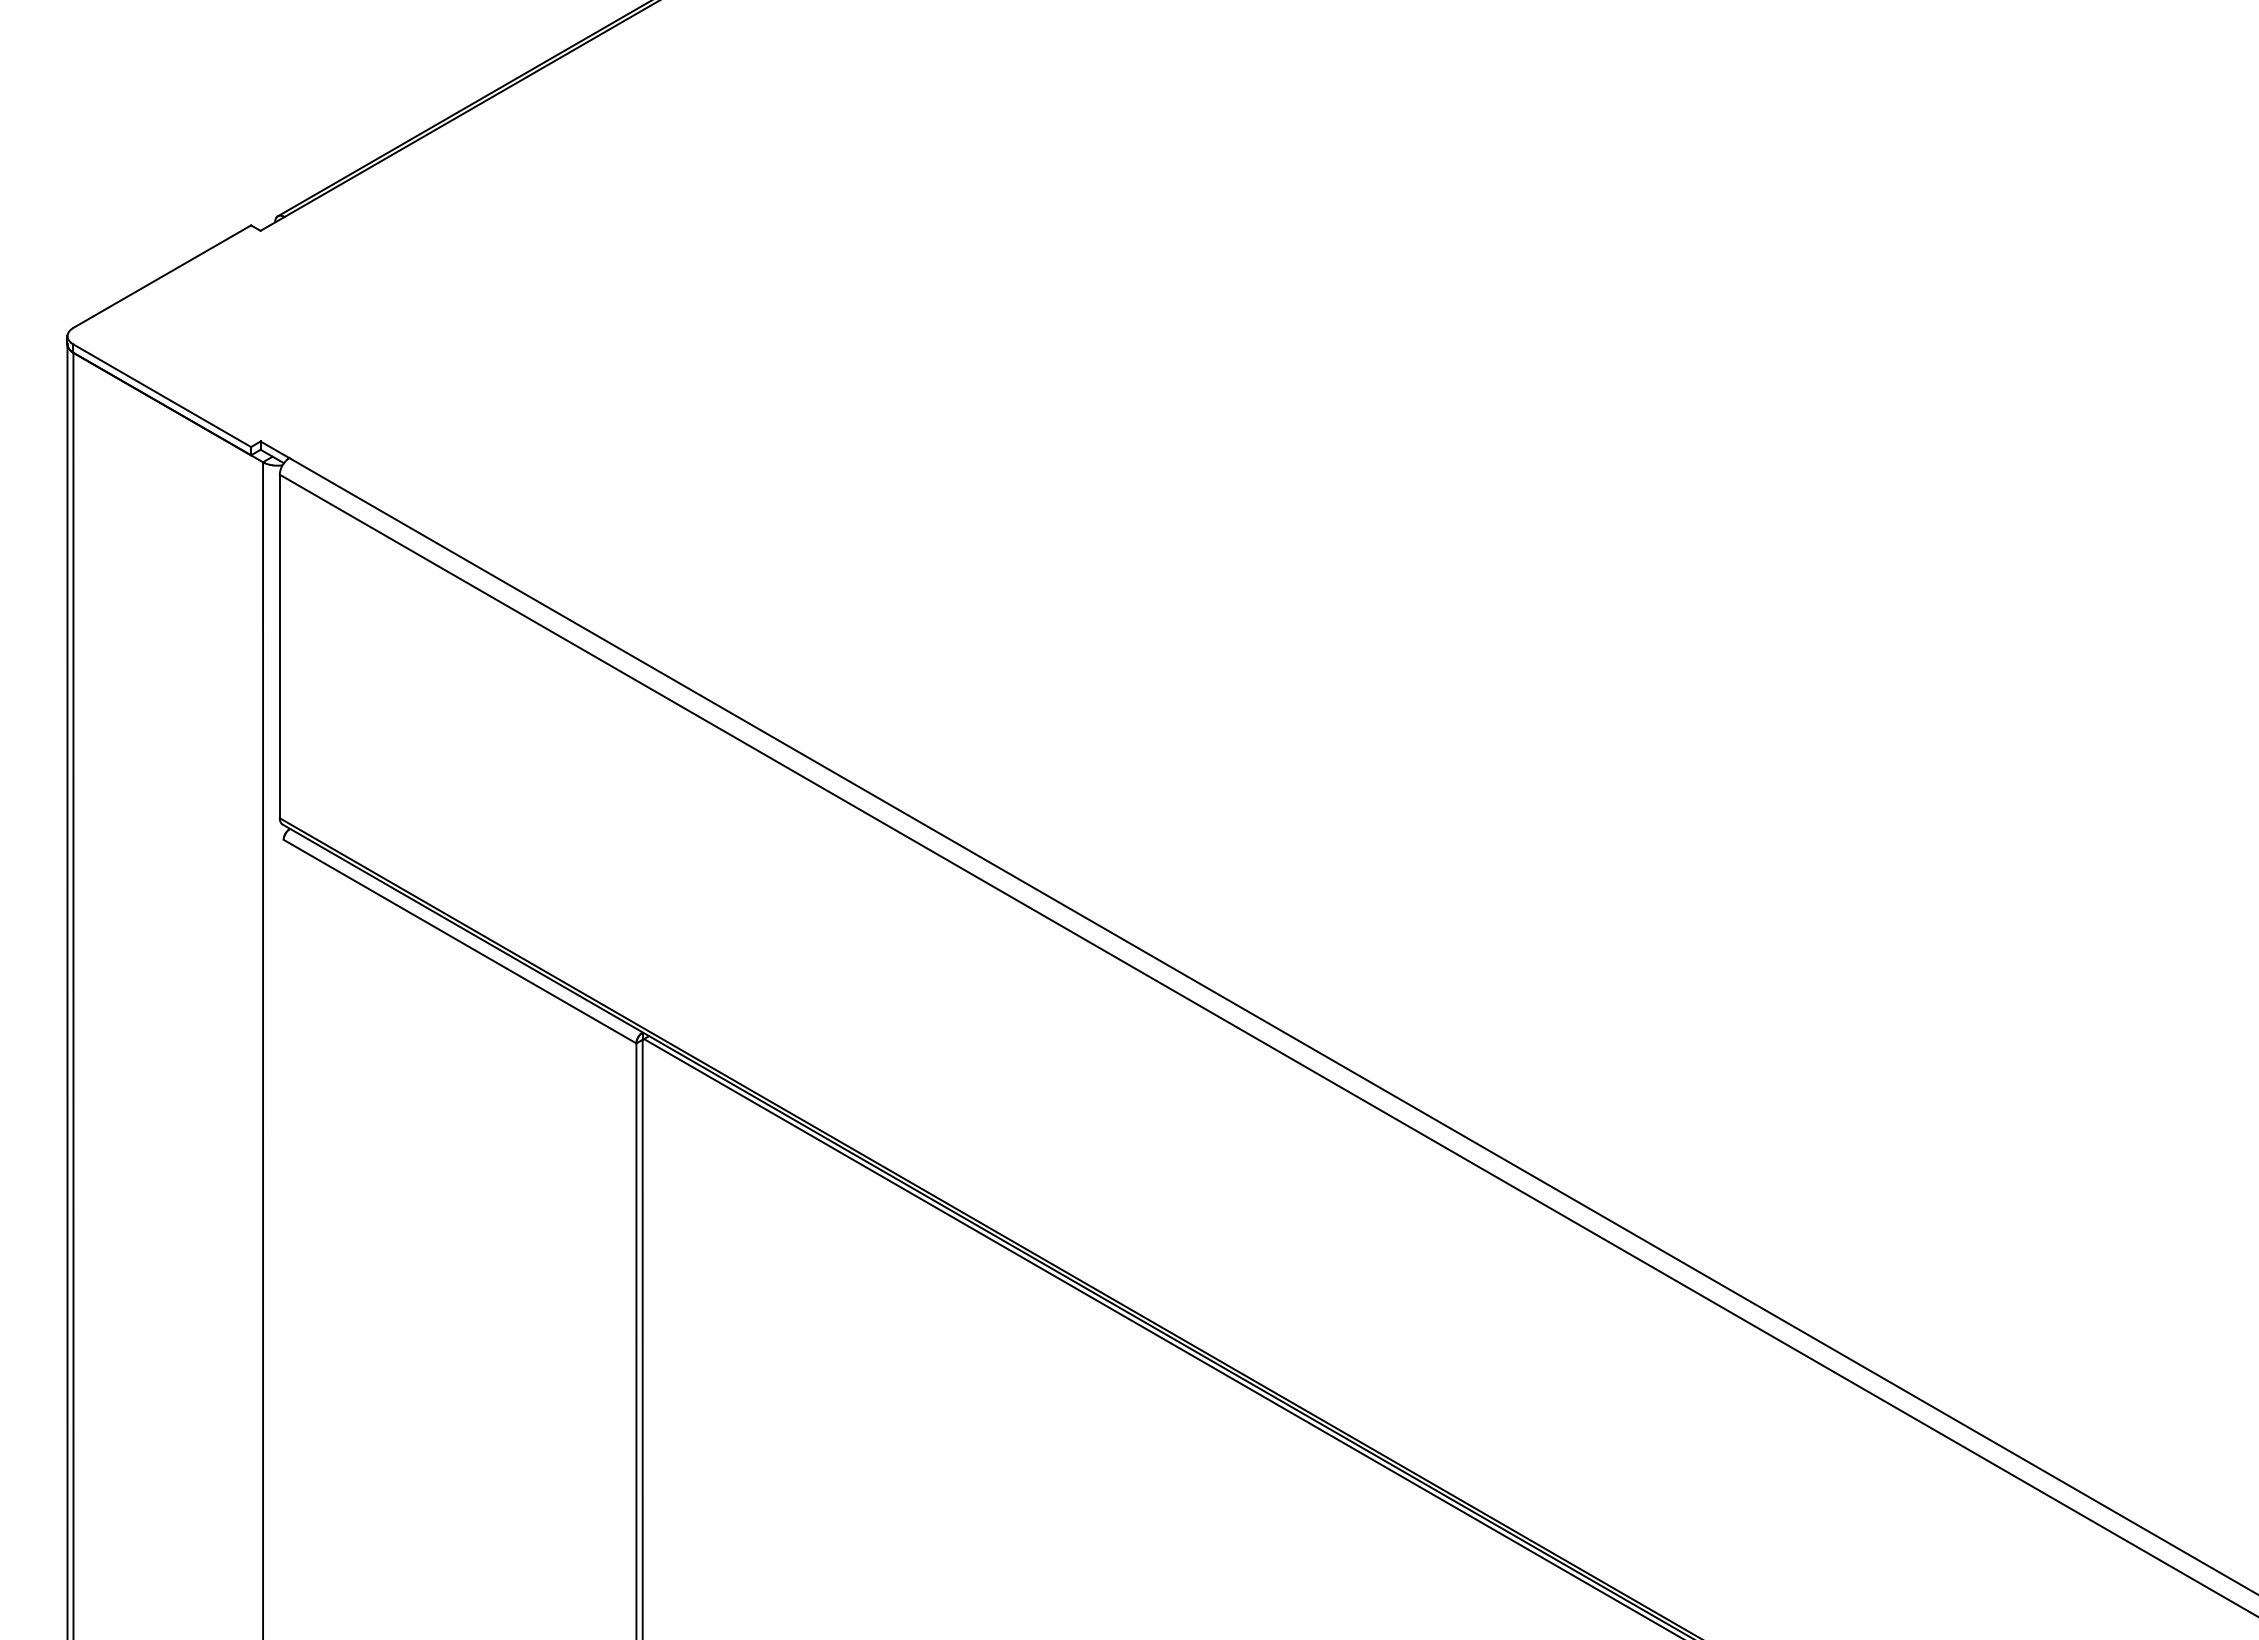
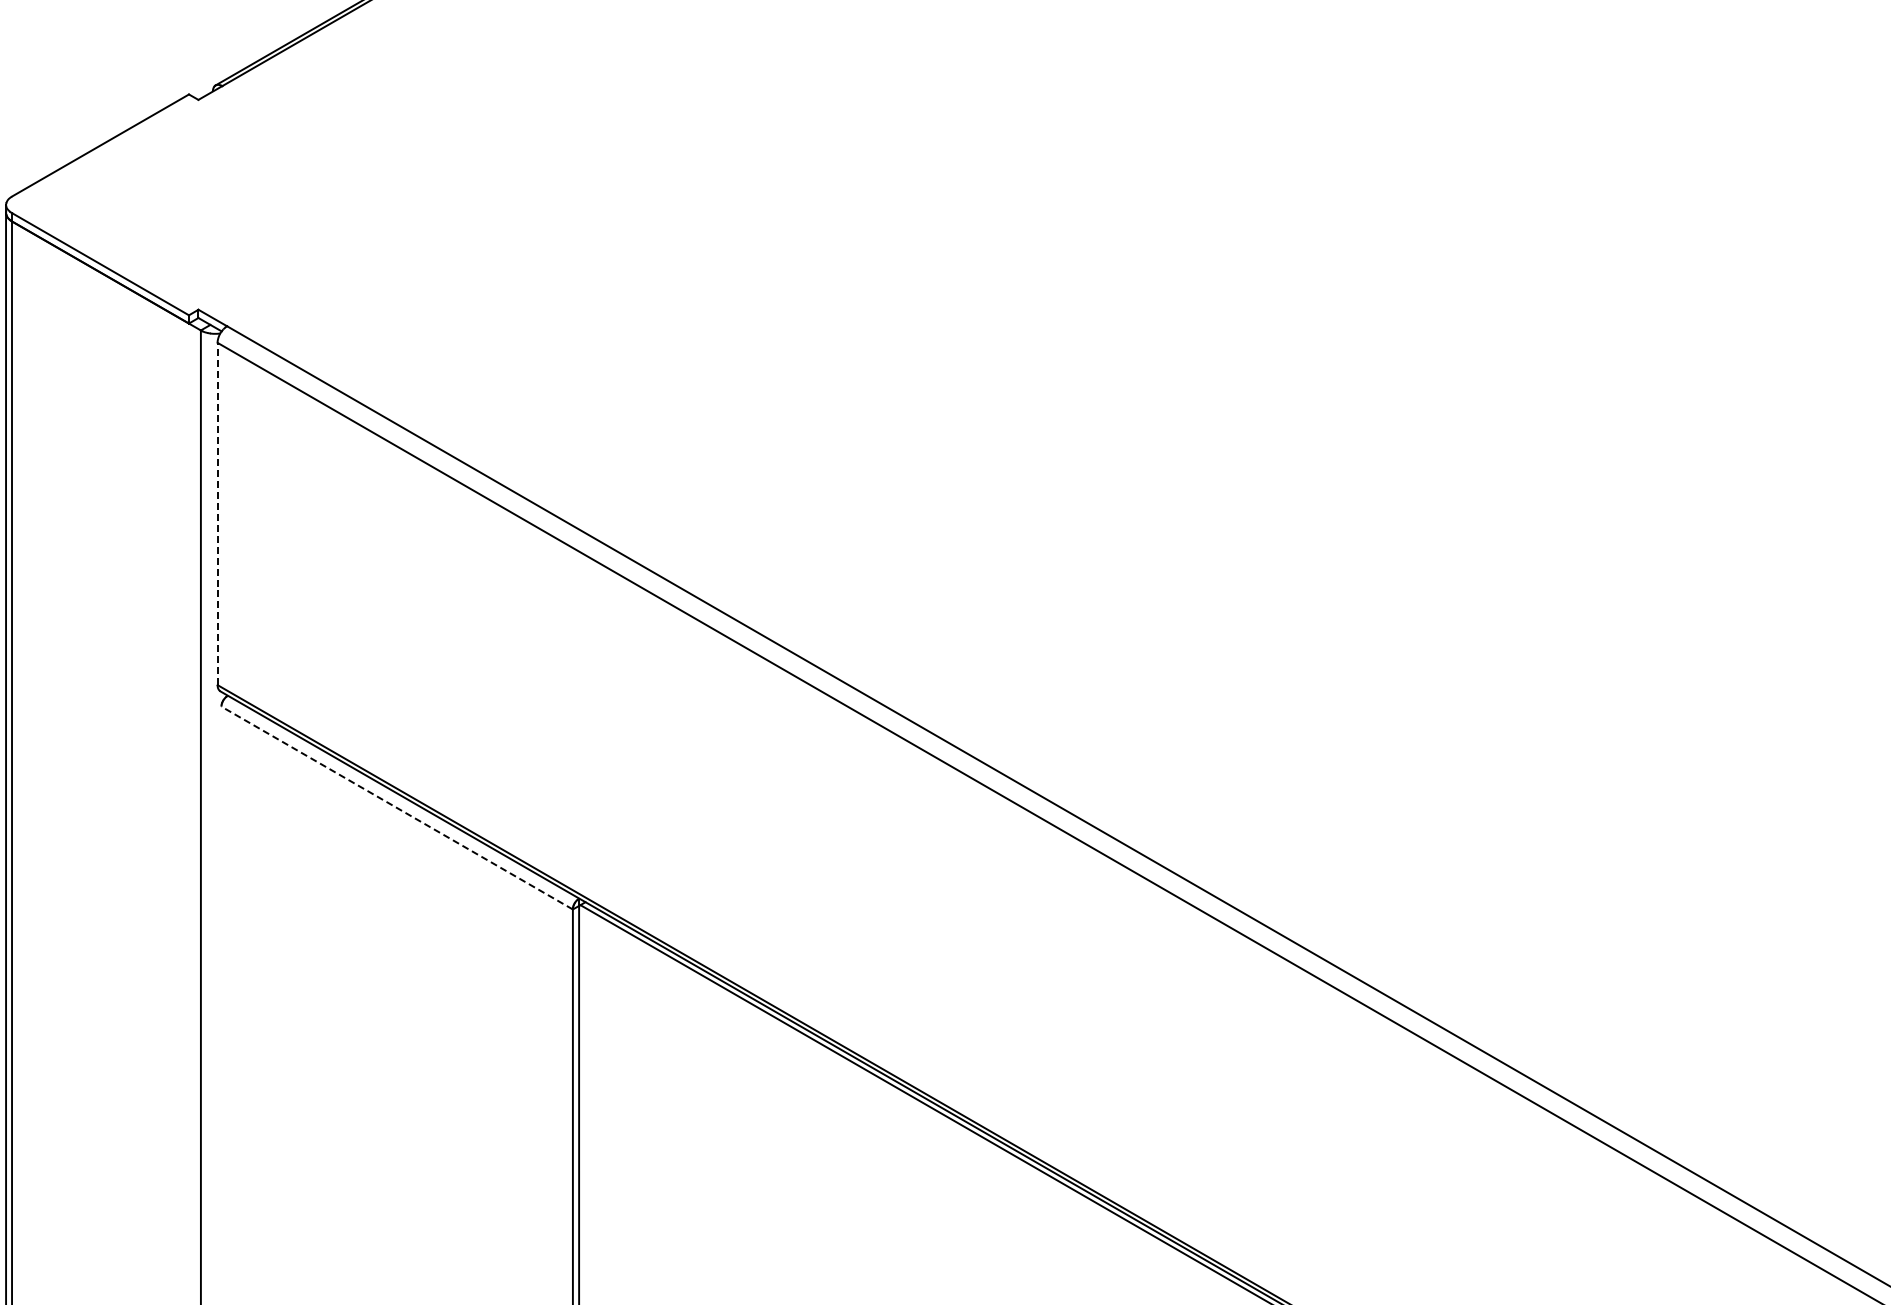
line: (279, 646) -> (217, 514), solid -> dashed
line: (460, 941) -> (397, 807), solid -> dashed

